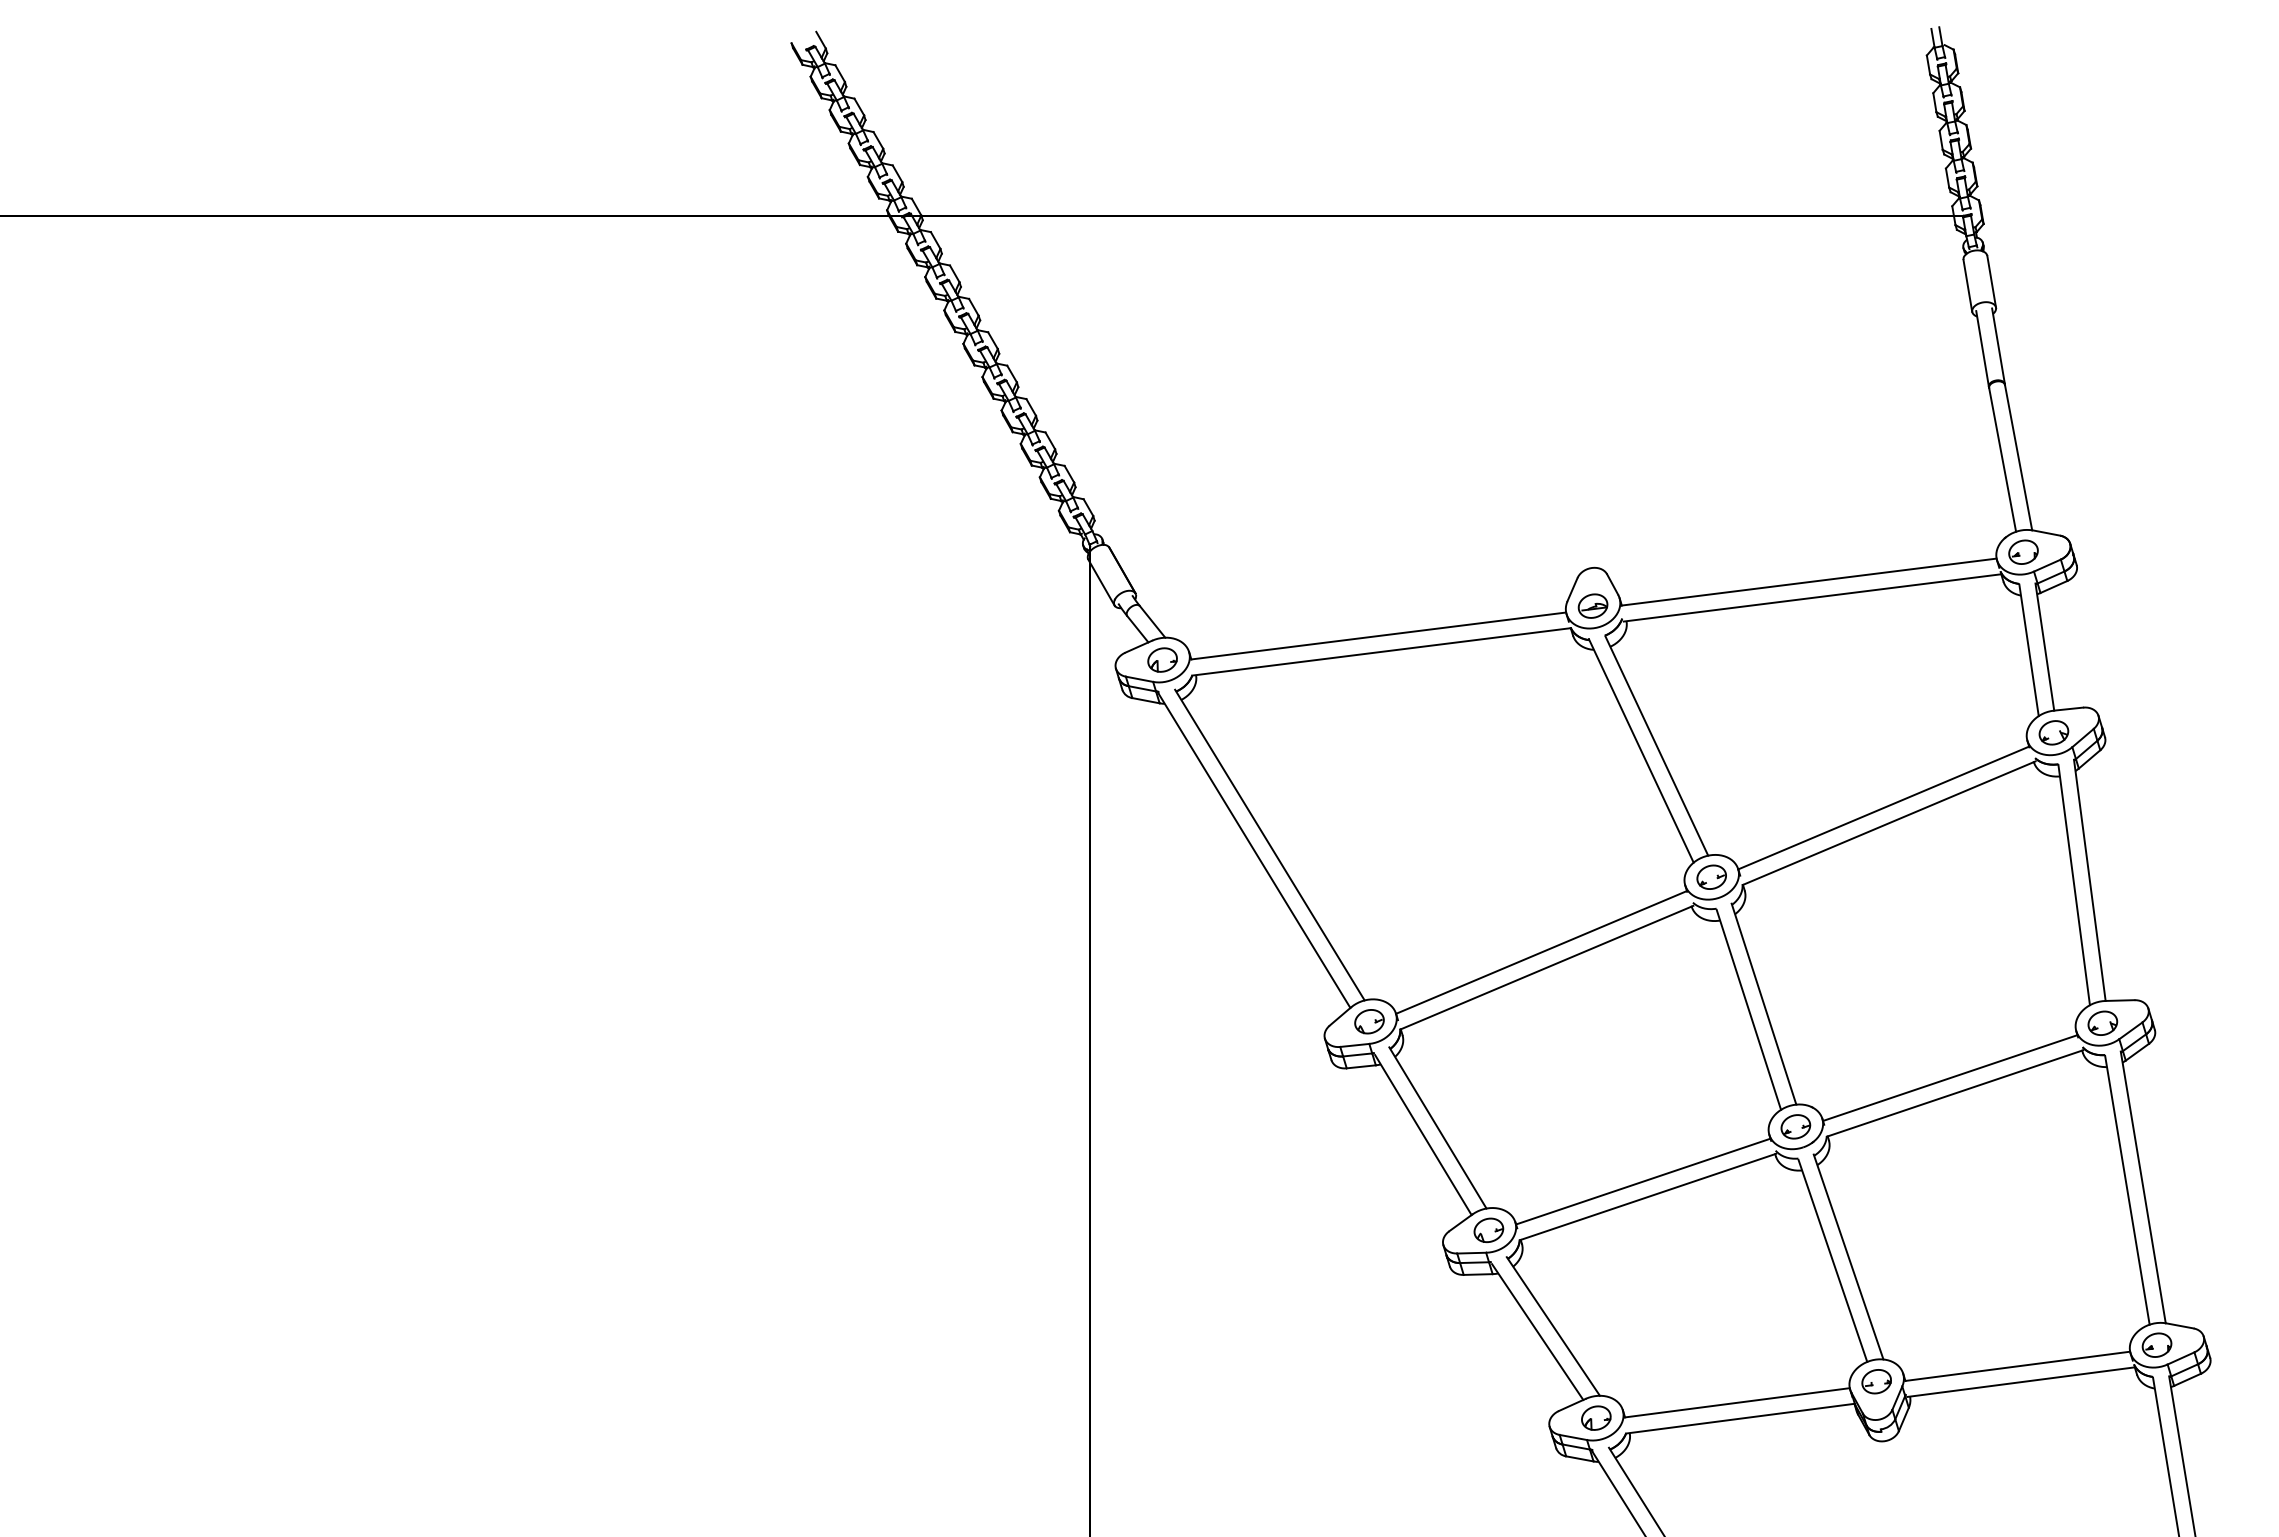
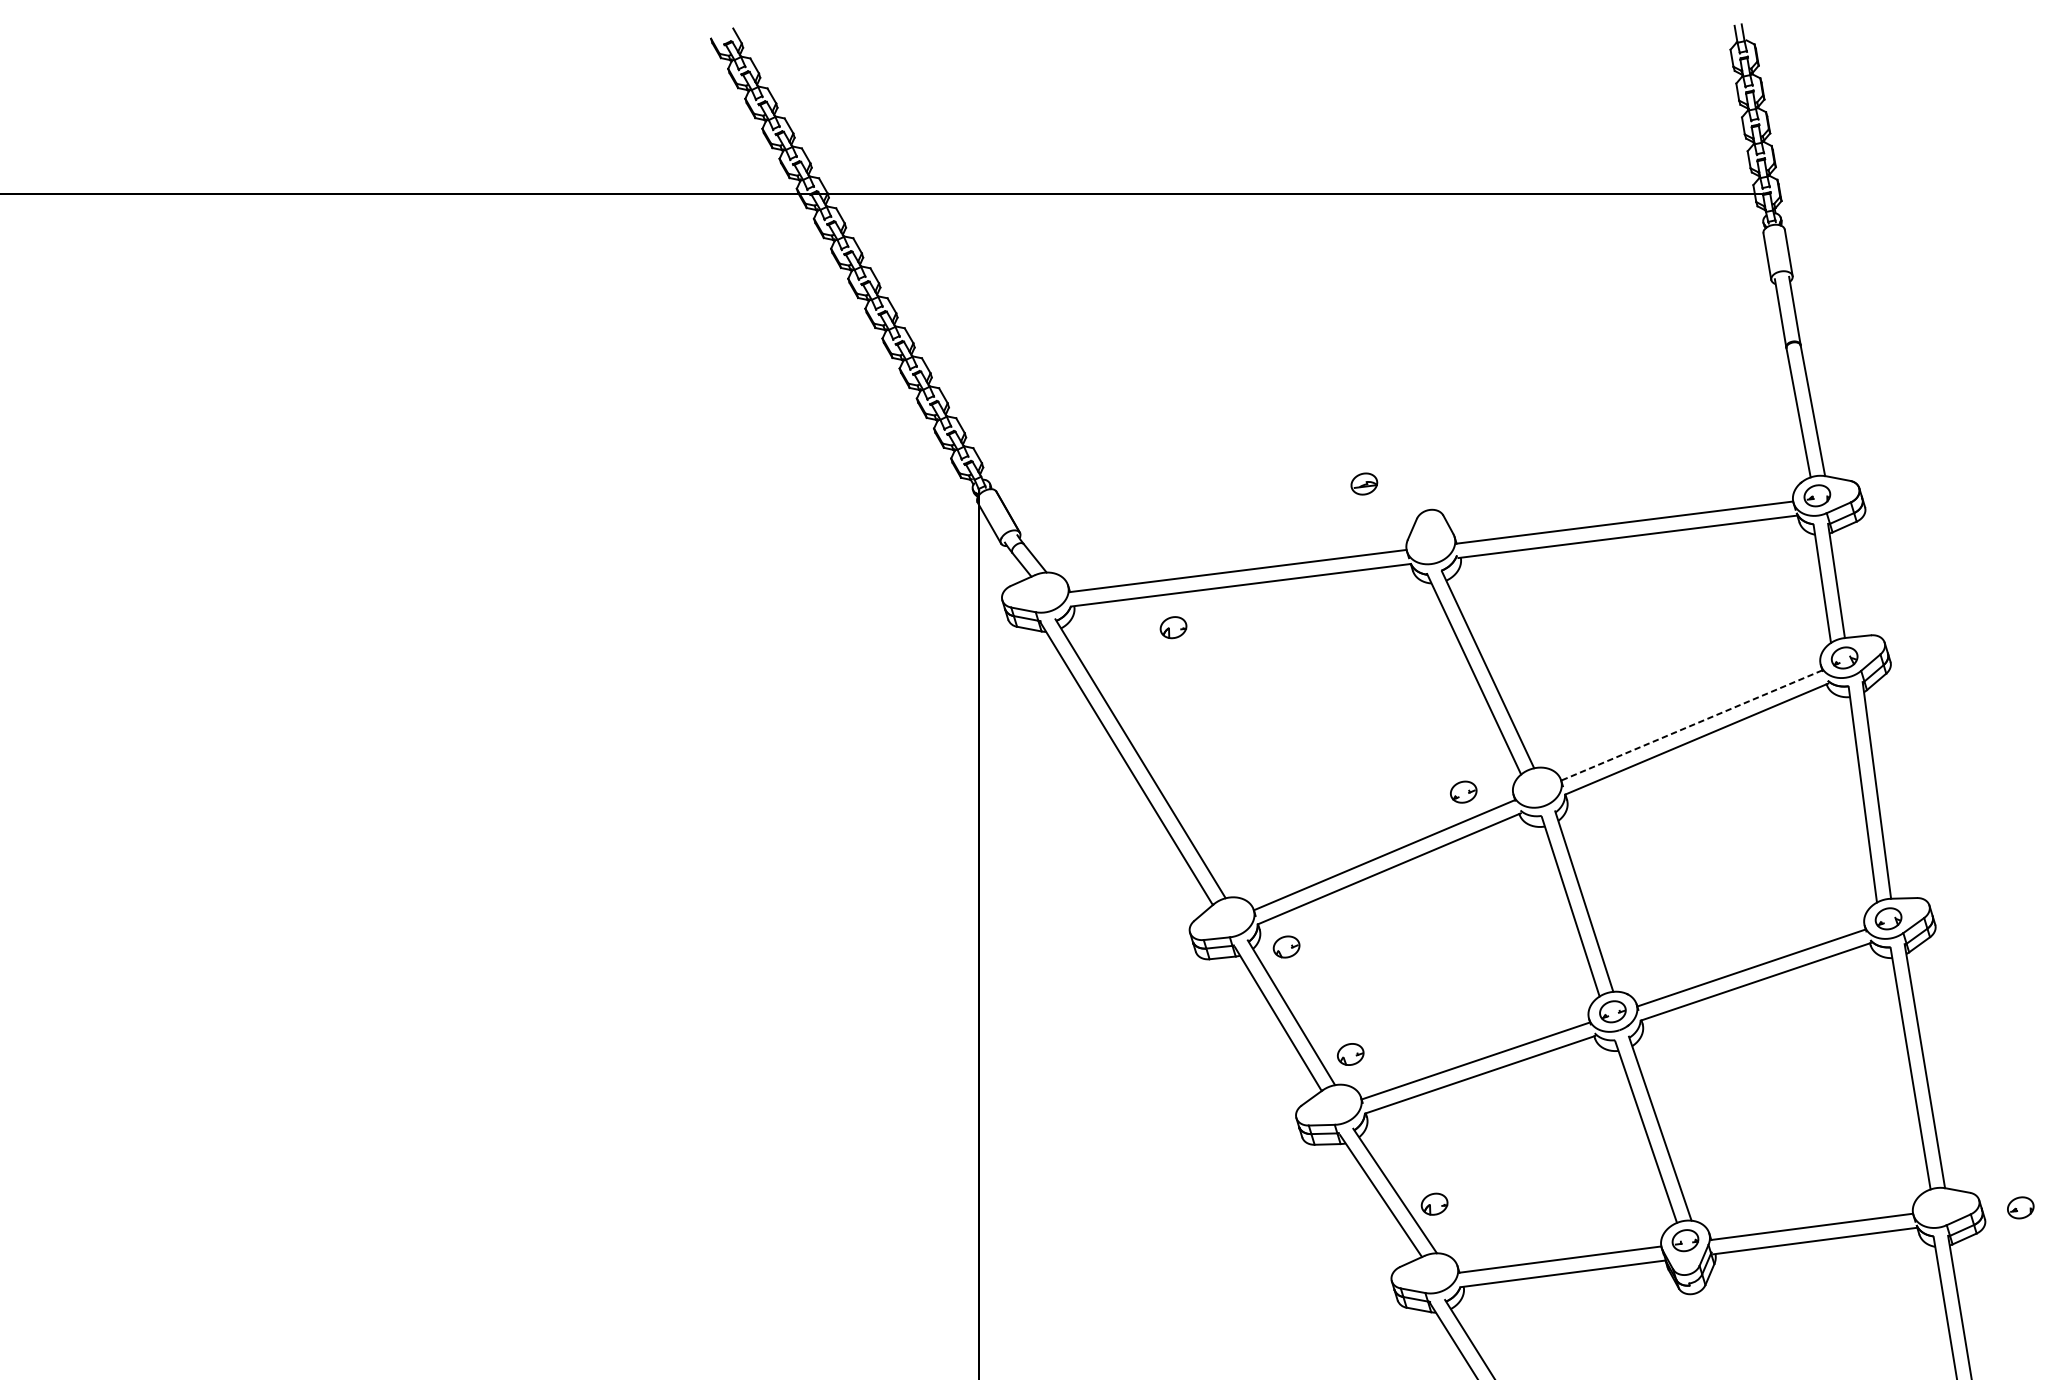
part: (1592, 605) -> (1363, 483), moved
part: (1162, 659) -> (1173, 627), moved
line: (1883, 808) -> (1691, 725), solid -> dashed
part: (1711, 876) -> (1463, 791), moved
part: (1369, 1021) -> (1286, 946), moved
part: (1488, 1229) -> (1350, 1053), moved
part: (2156, 1344) -> (2020, 1207), moved
part: (1596, 1417) -> (1434, 1203), moved

